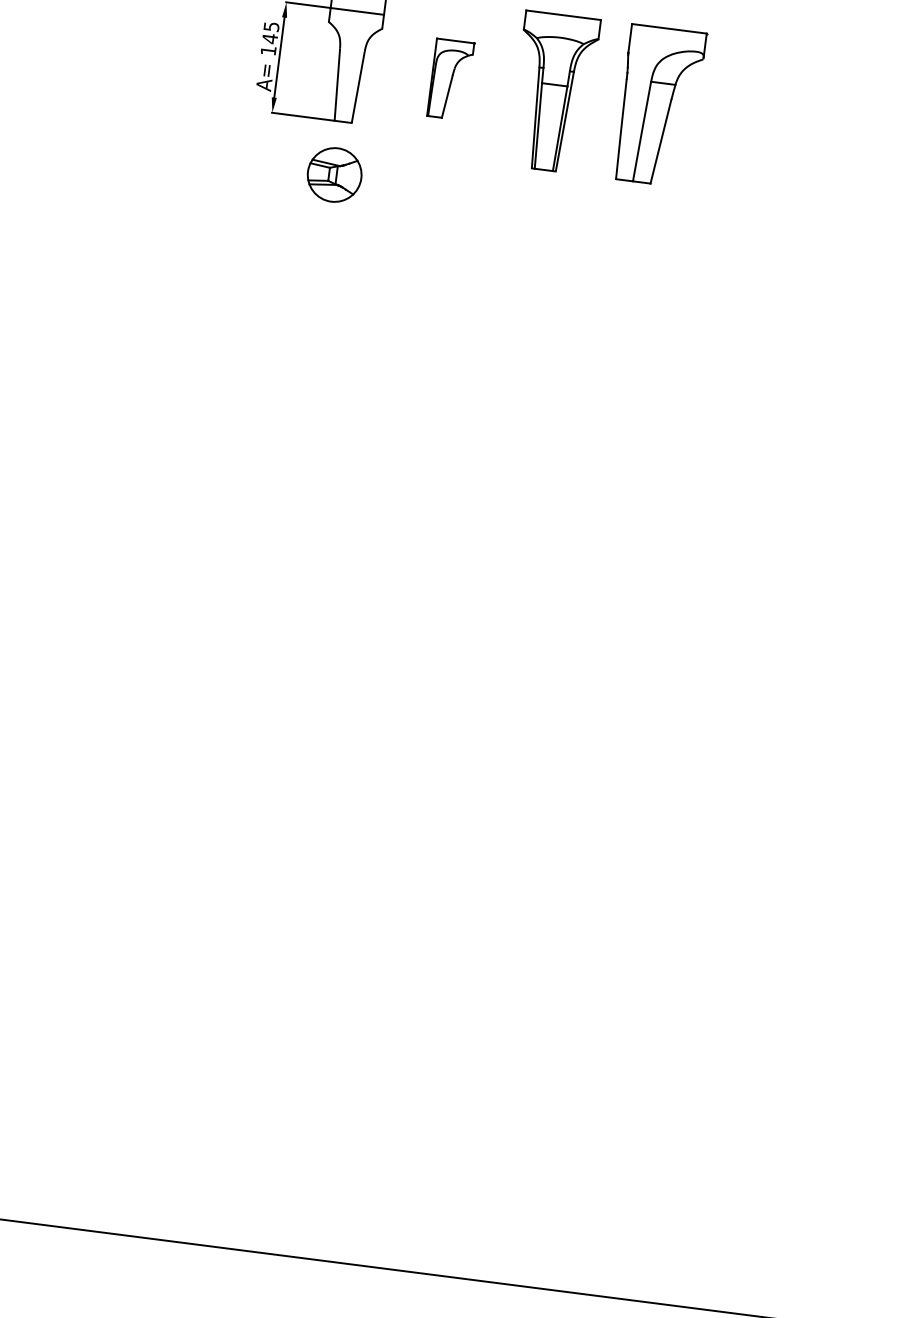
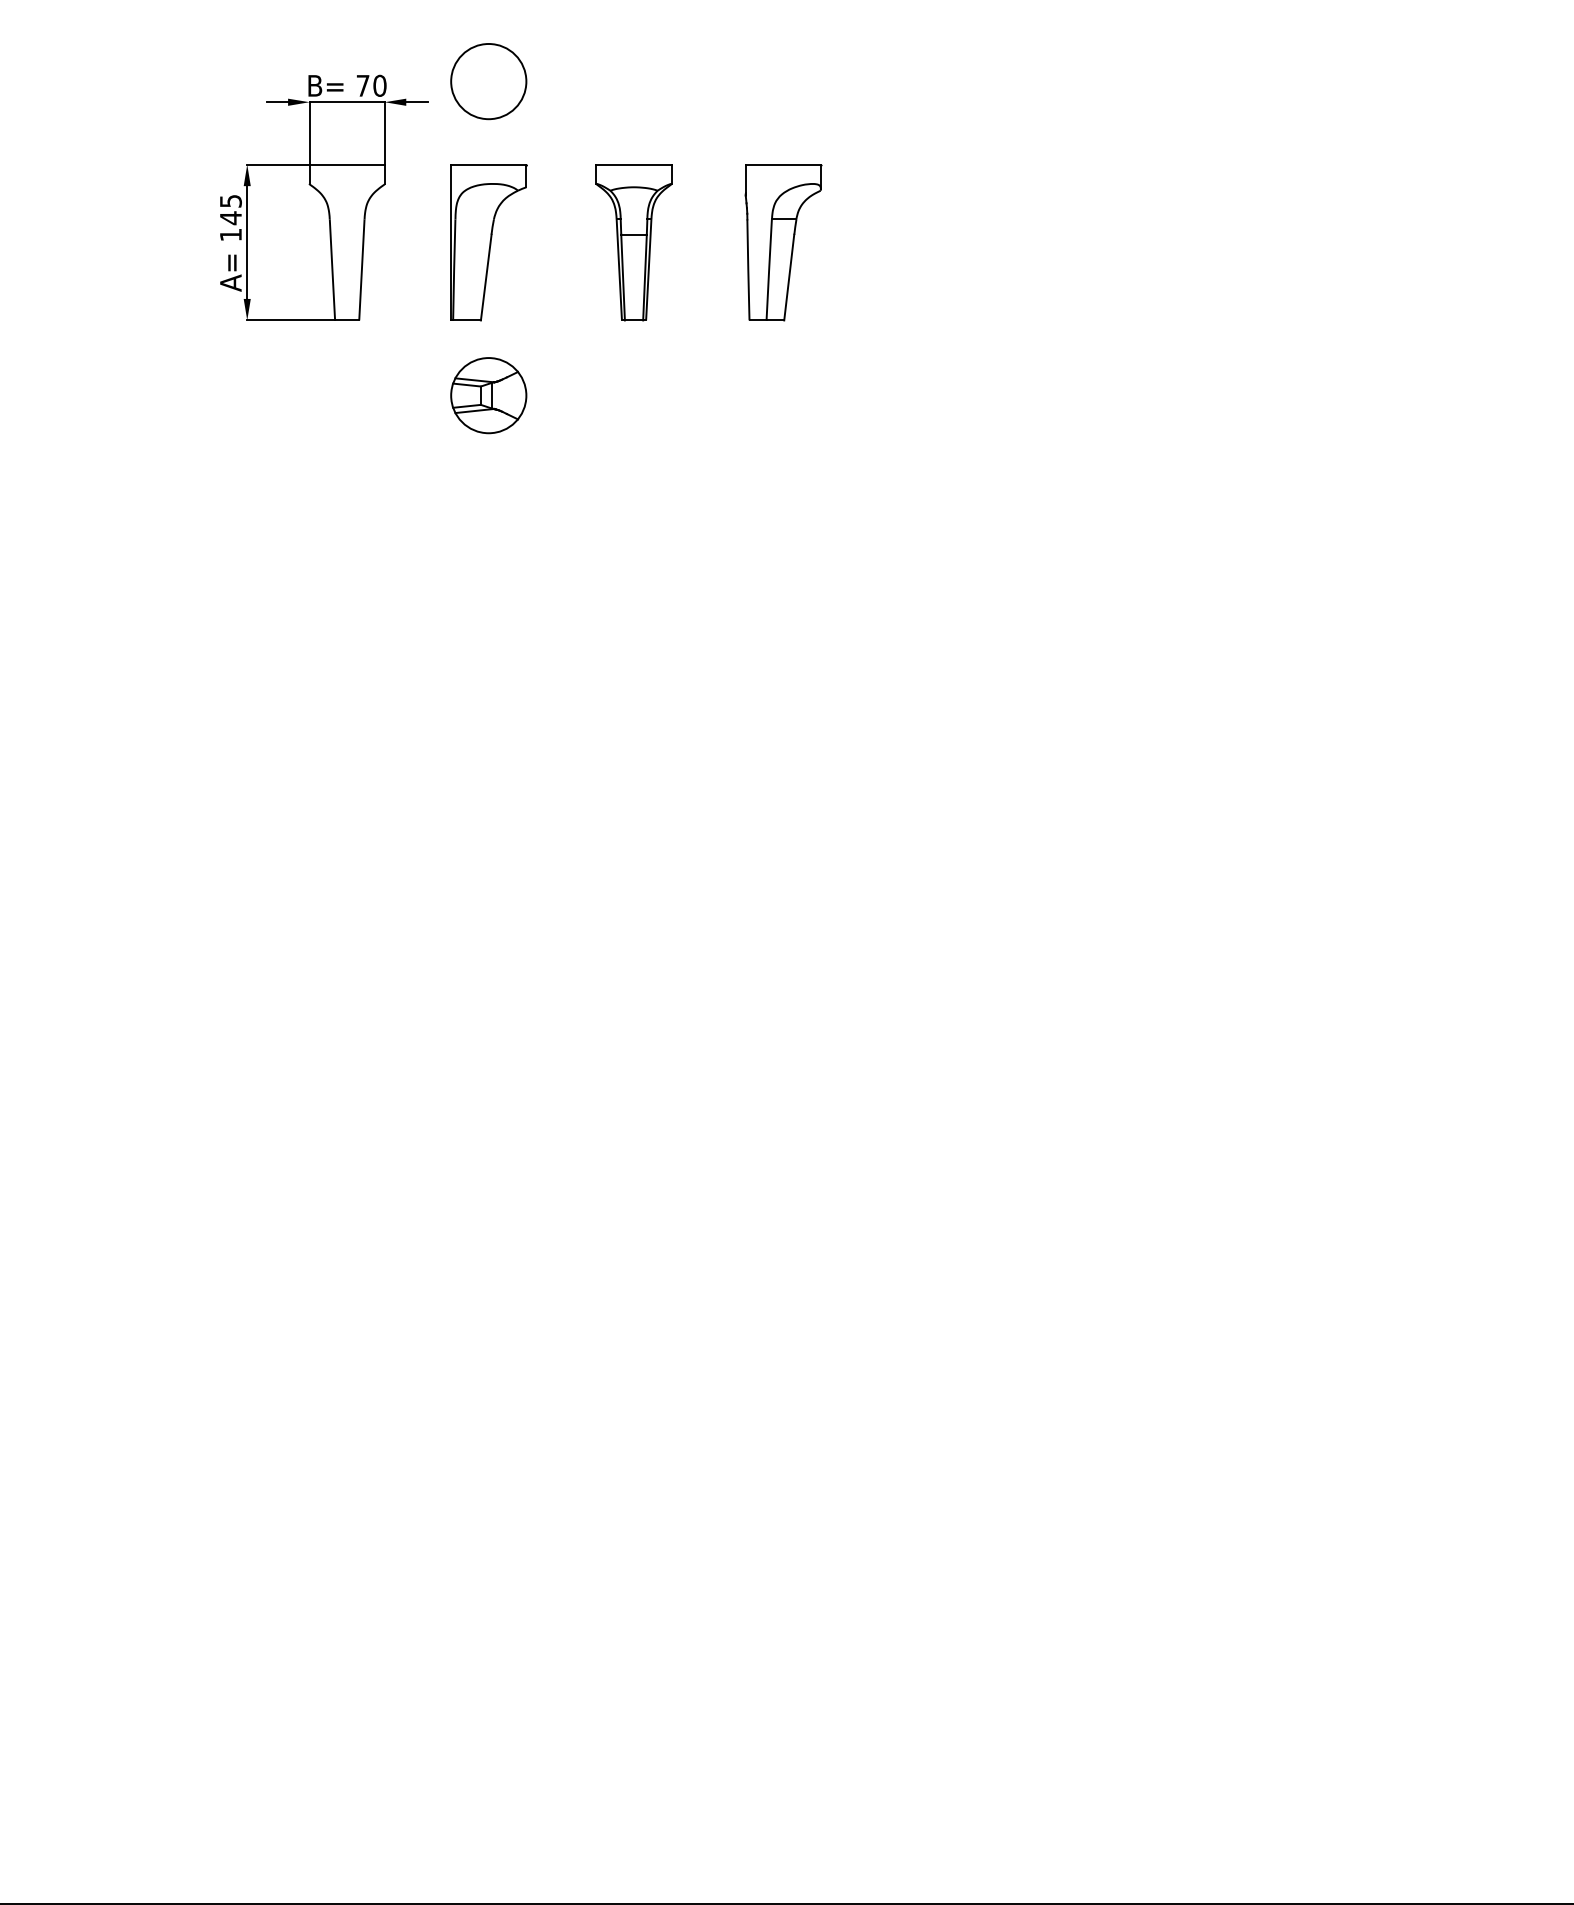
part: (450, 79) -> (488, 242), size x1.43
part: (553, 92) -> (633, 242), size x0.71
part: (659, 106) -> (783, 242), size x0.71
part: (334, 174) -> (488, 395), moved

